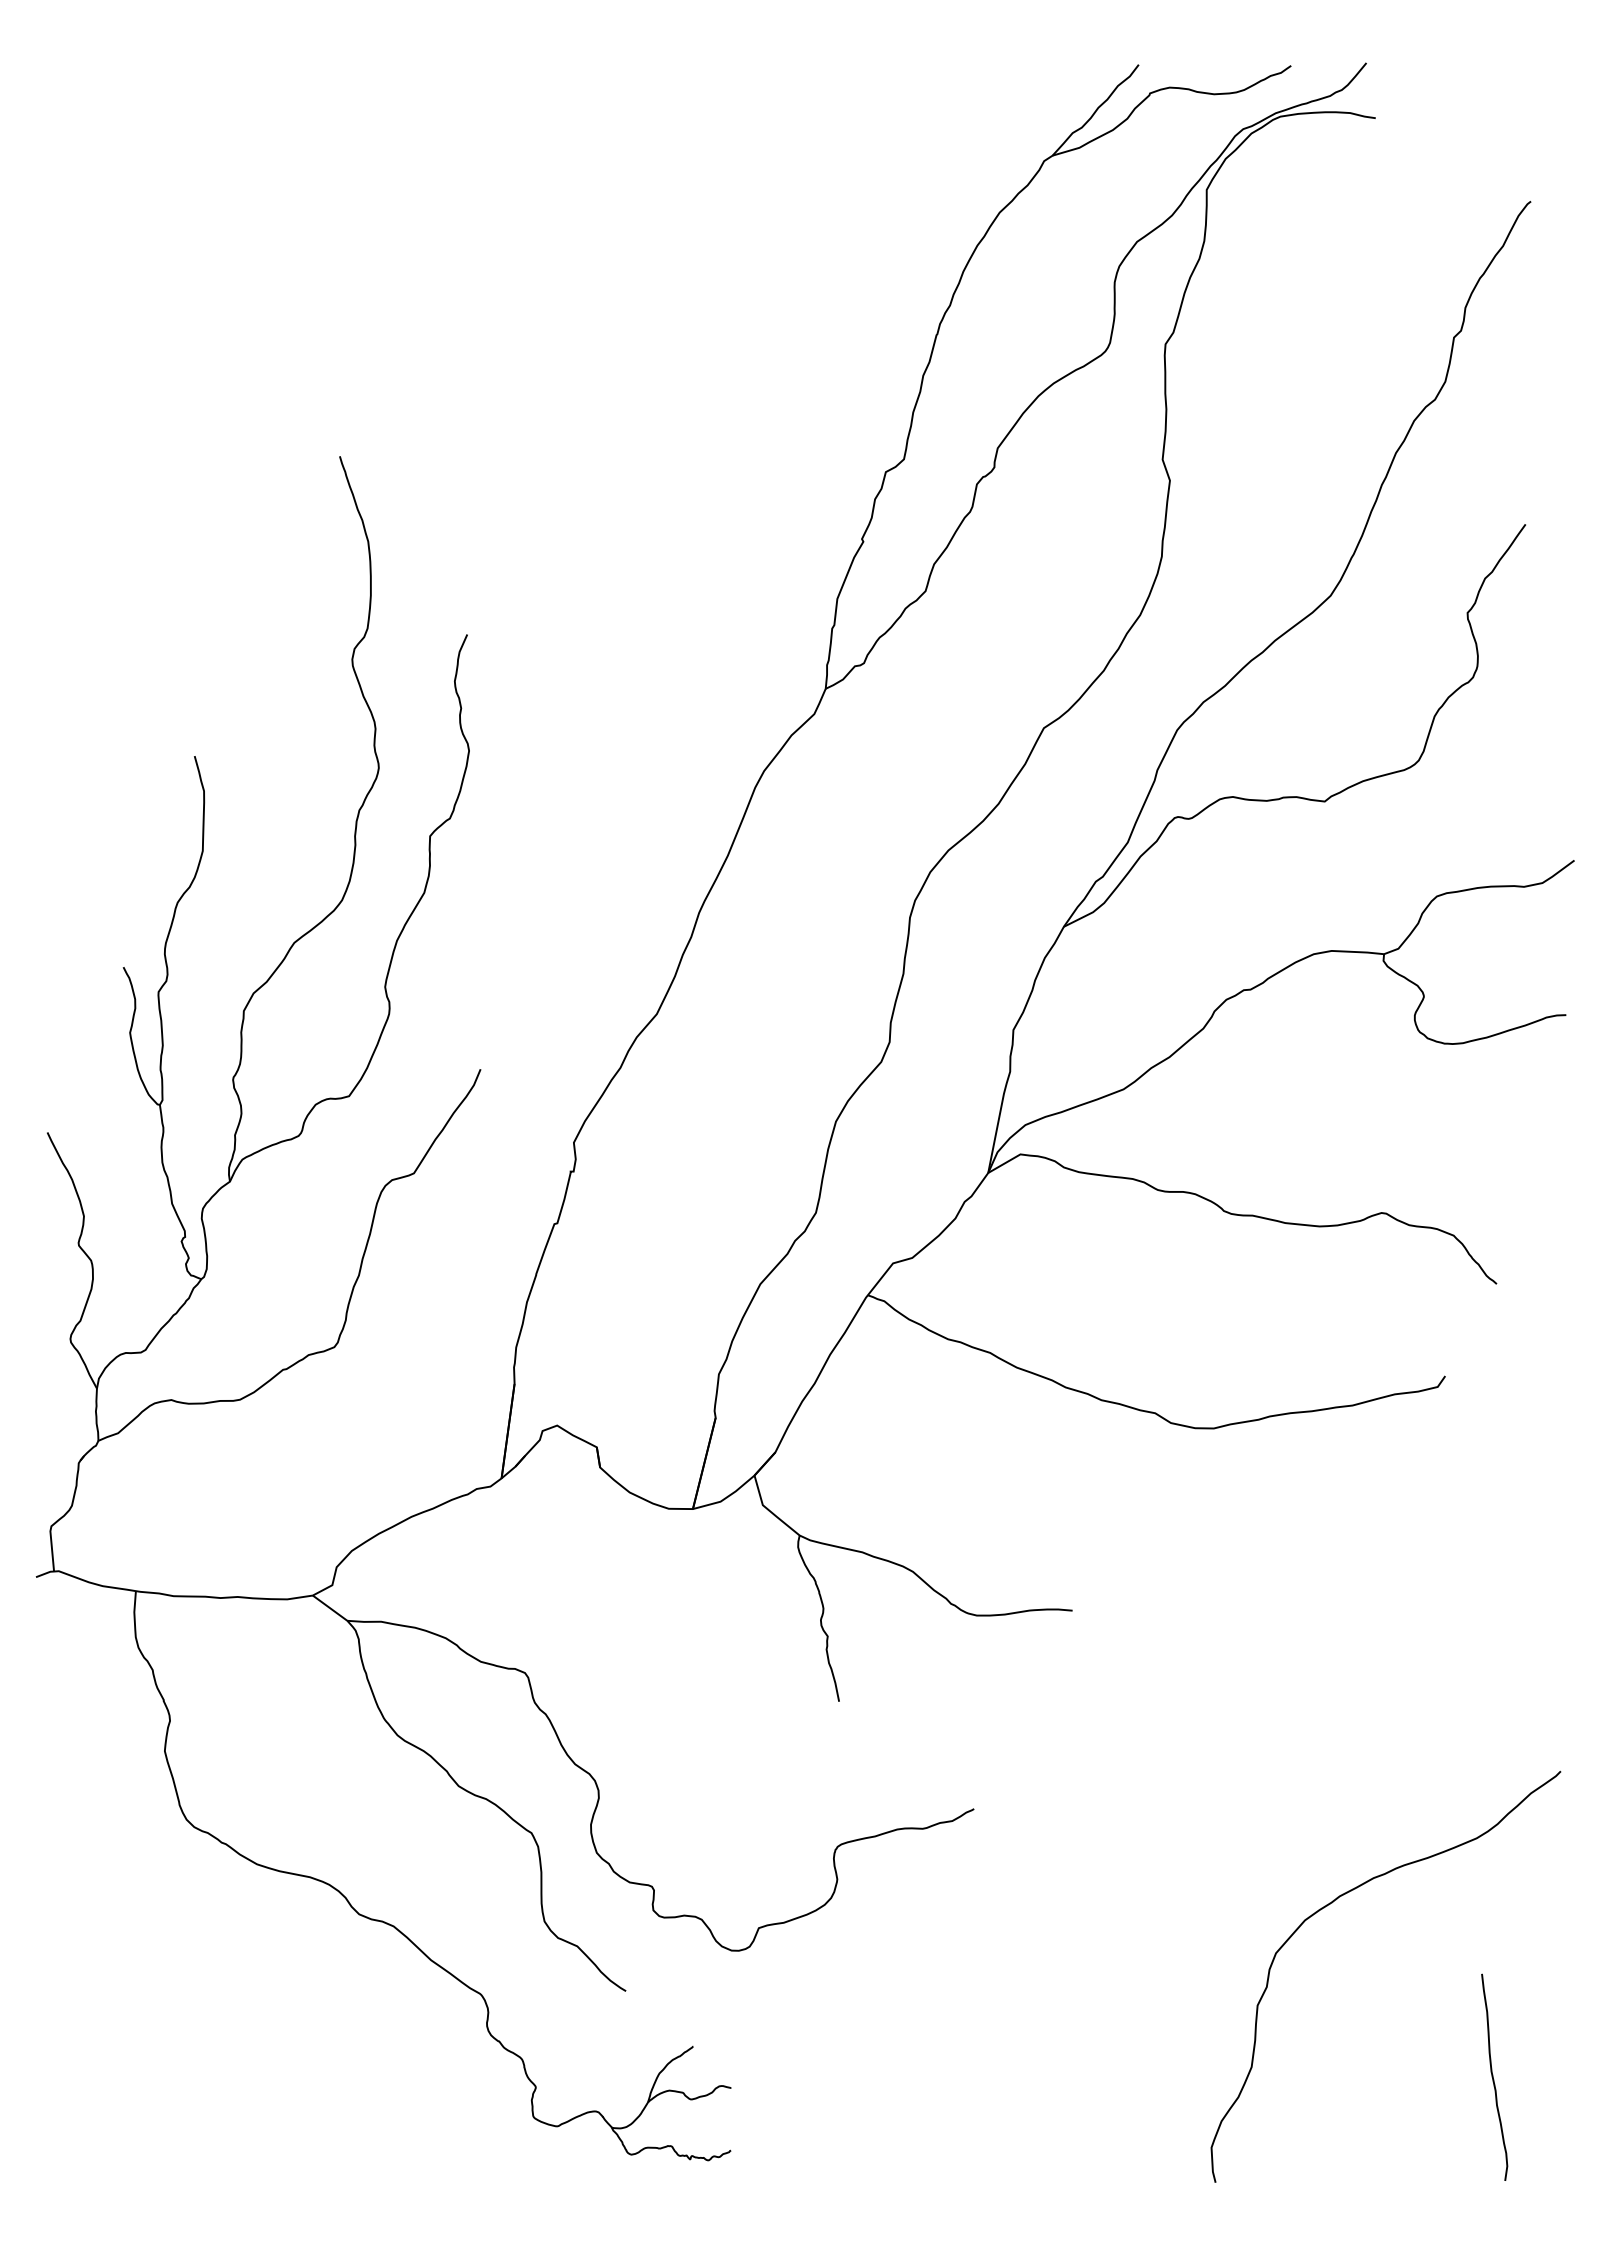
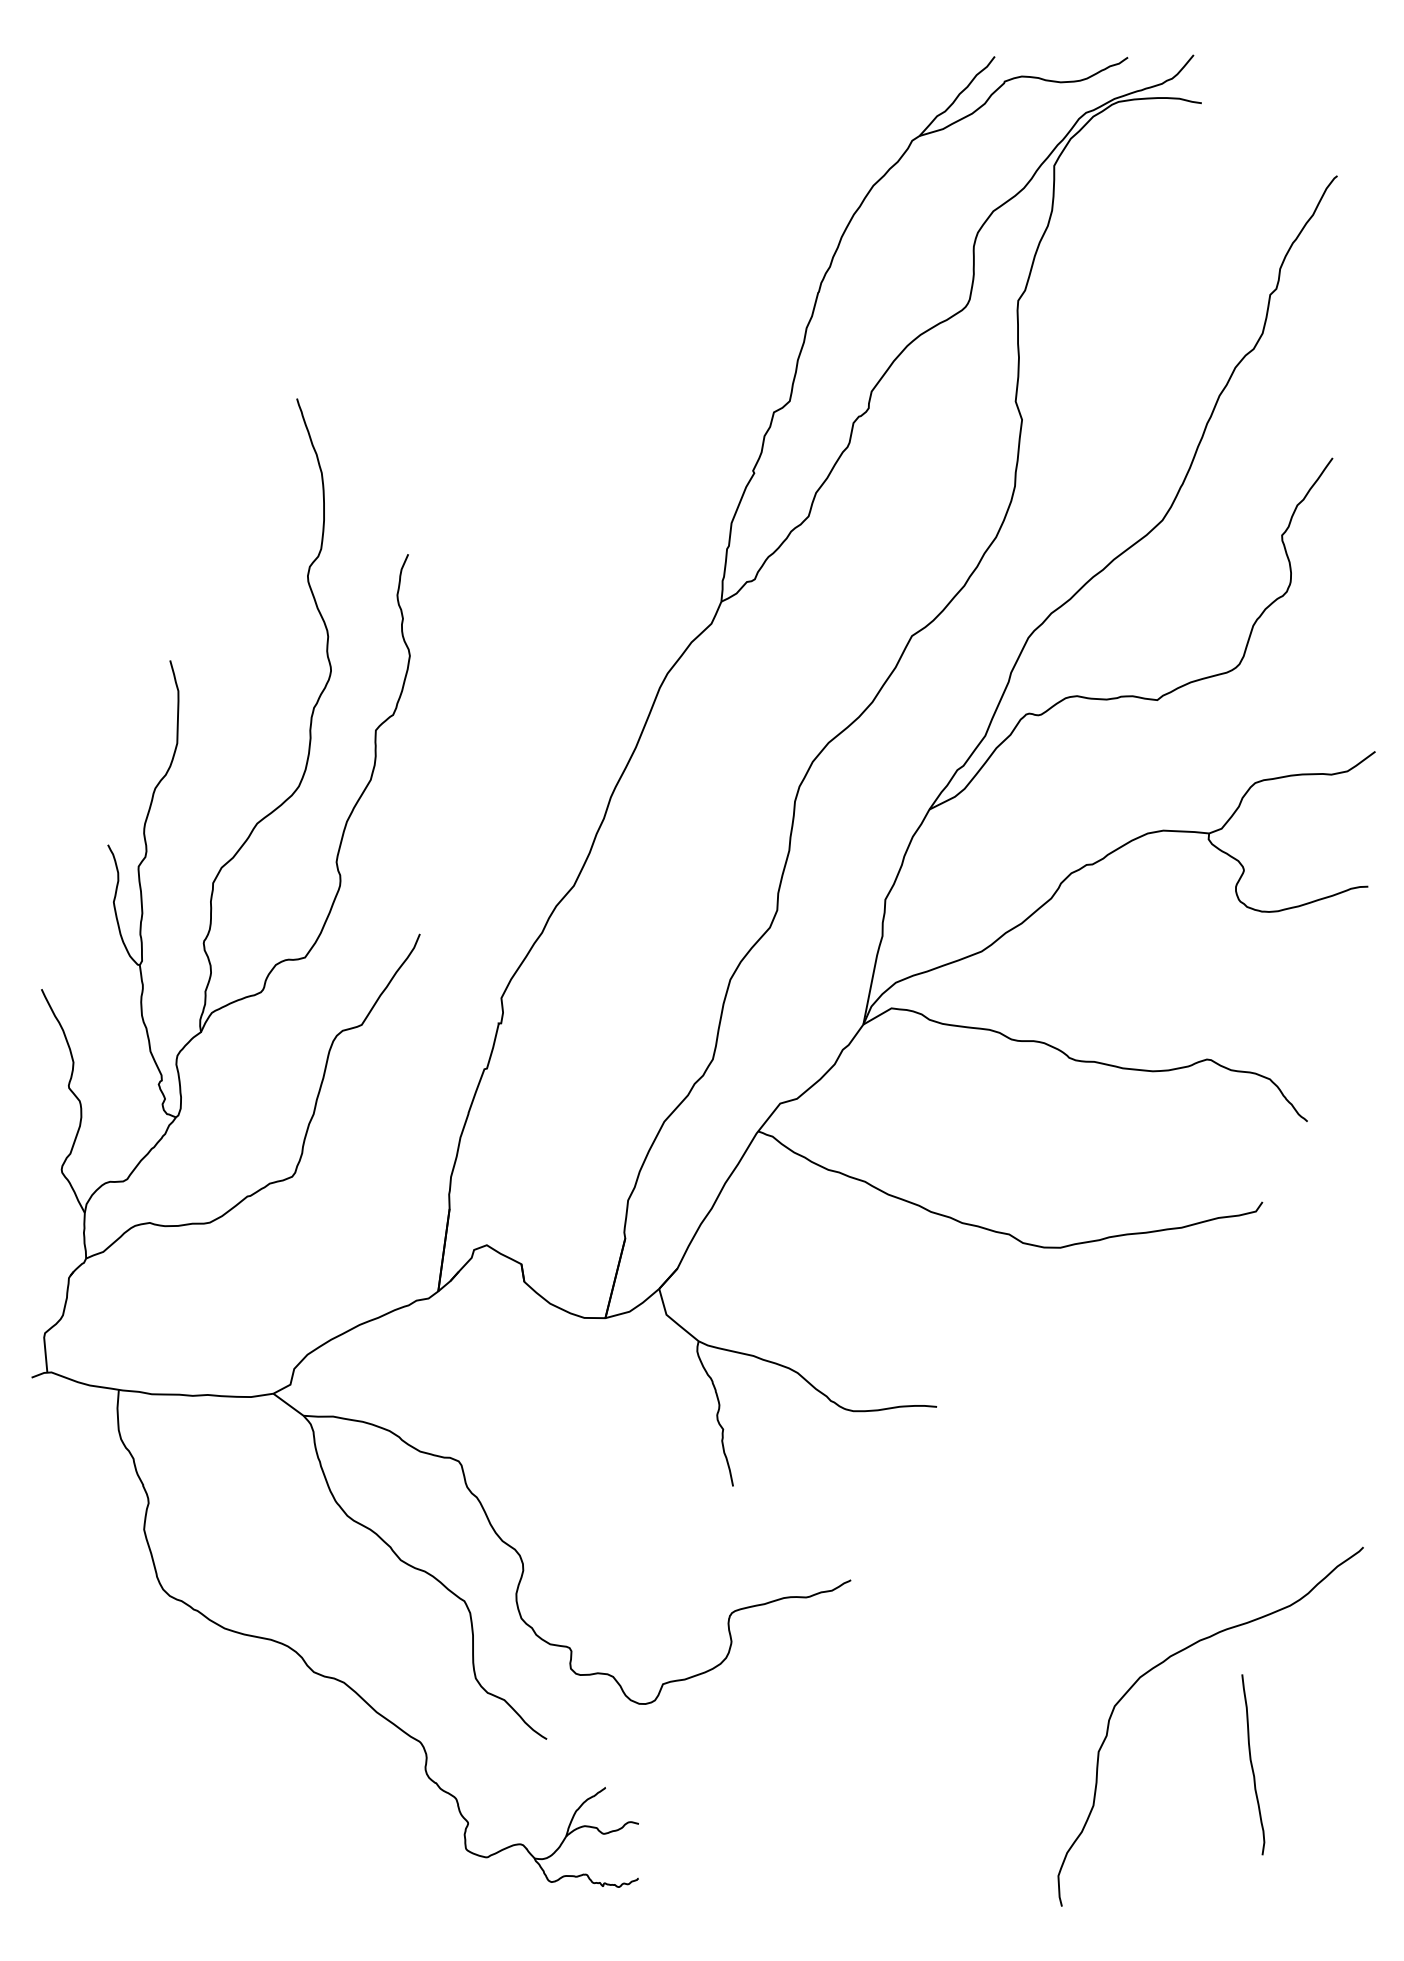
curve: (1493, 2076) -> (1252, 1764), moved

